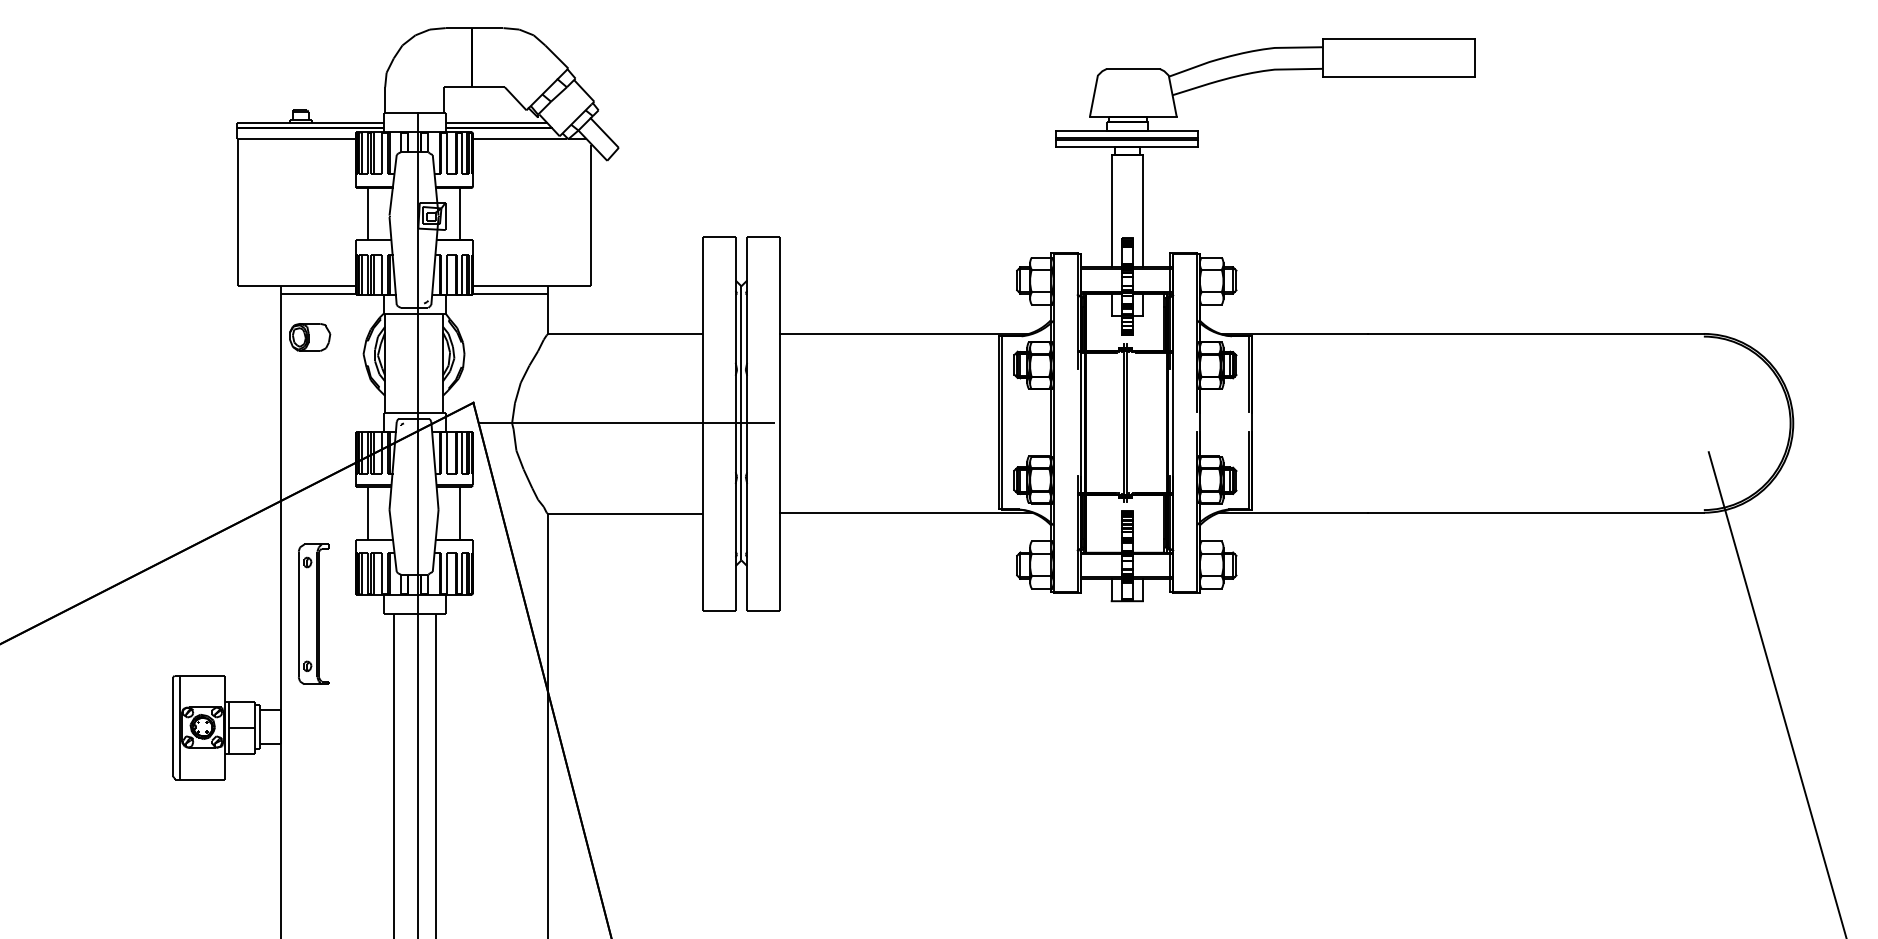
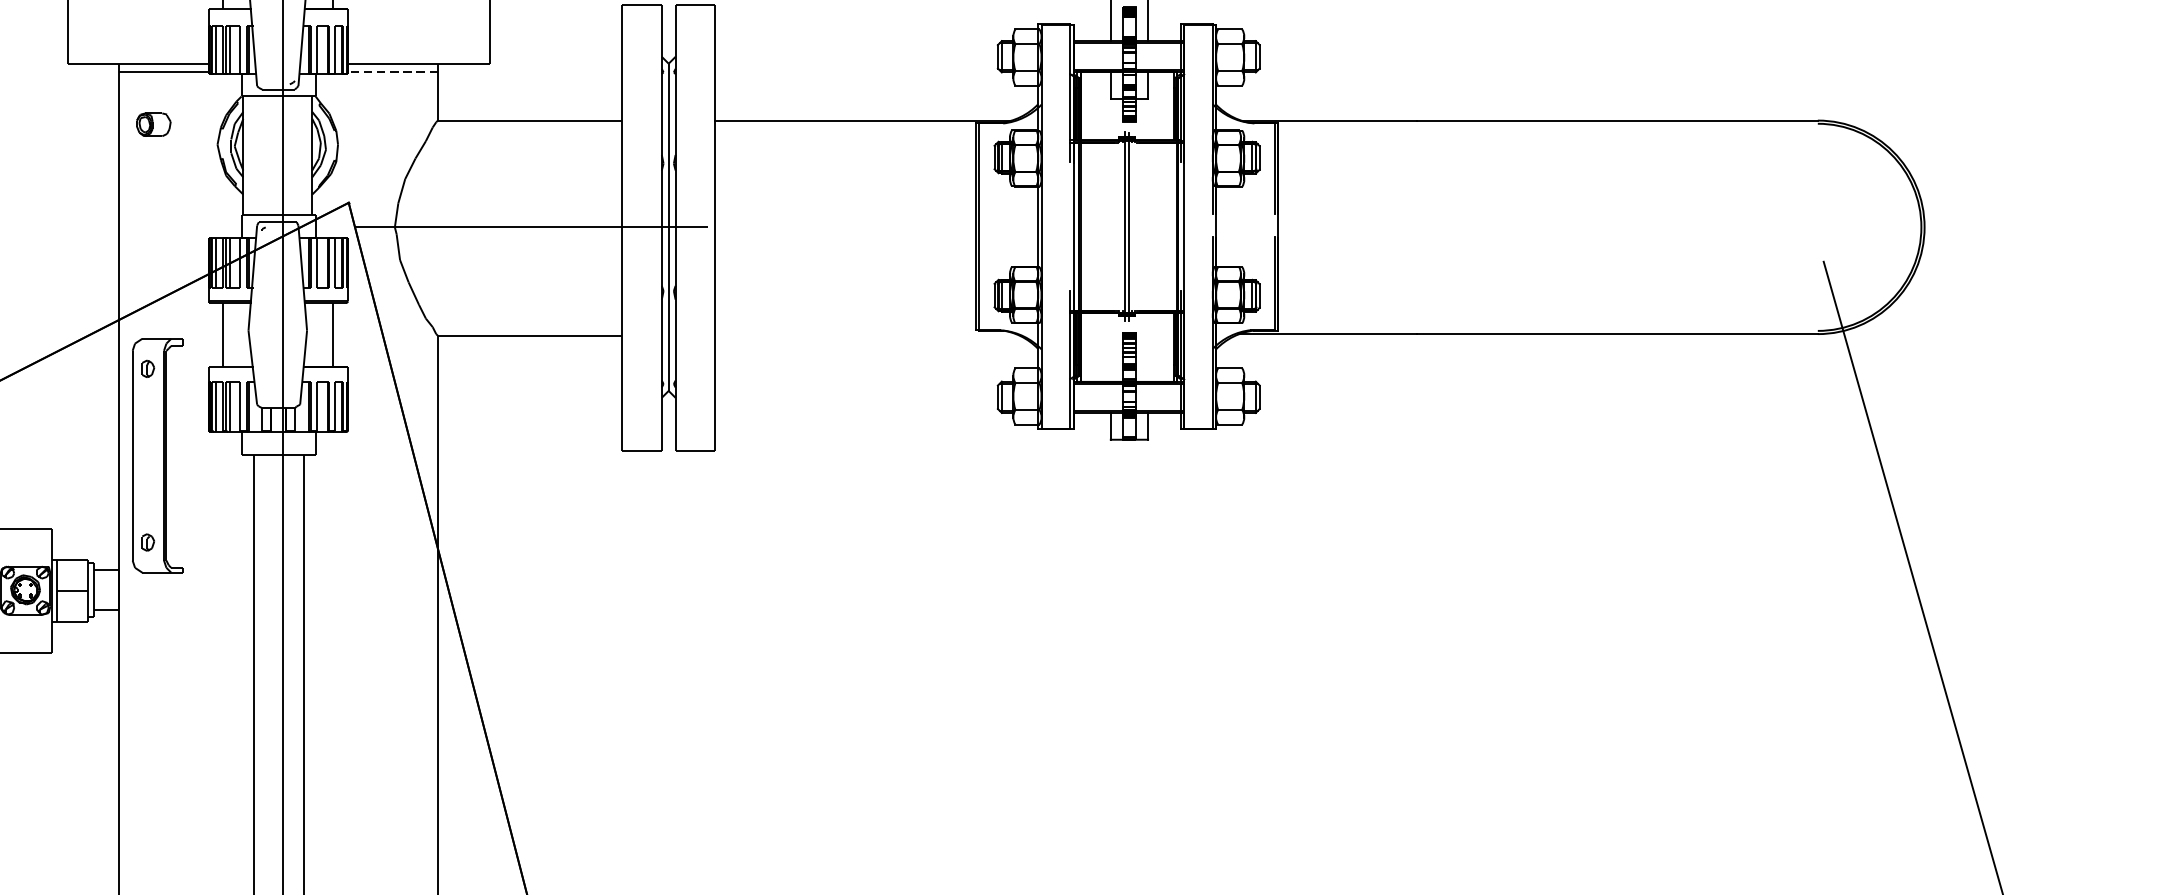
line: (510, 293) -> (392, 72), solid -> dashed
part: (310, 337) -> (154, 124), size x0.7
line: (906, 512) -> (865, 333), removed
part: (313, 613) -> (157, 454), size x1.4

